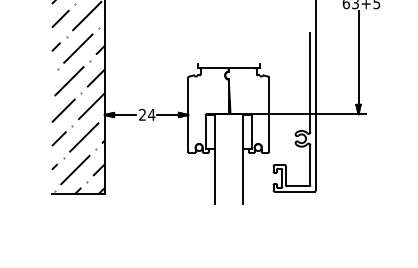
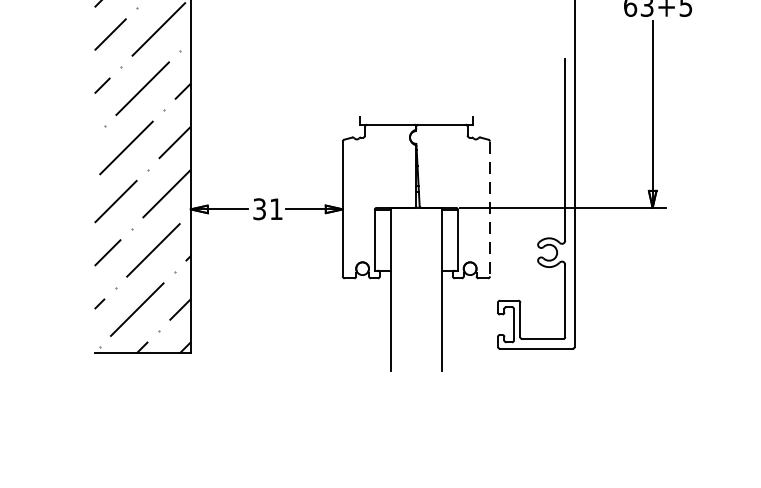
text: (147, 114) -> (268, 208), 24 -> 31
line: (269, 115) -> (490, 210), solid -> dashed

